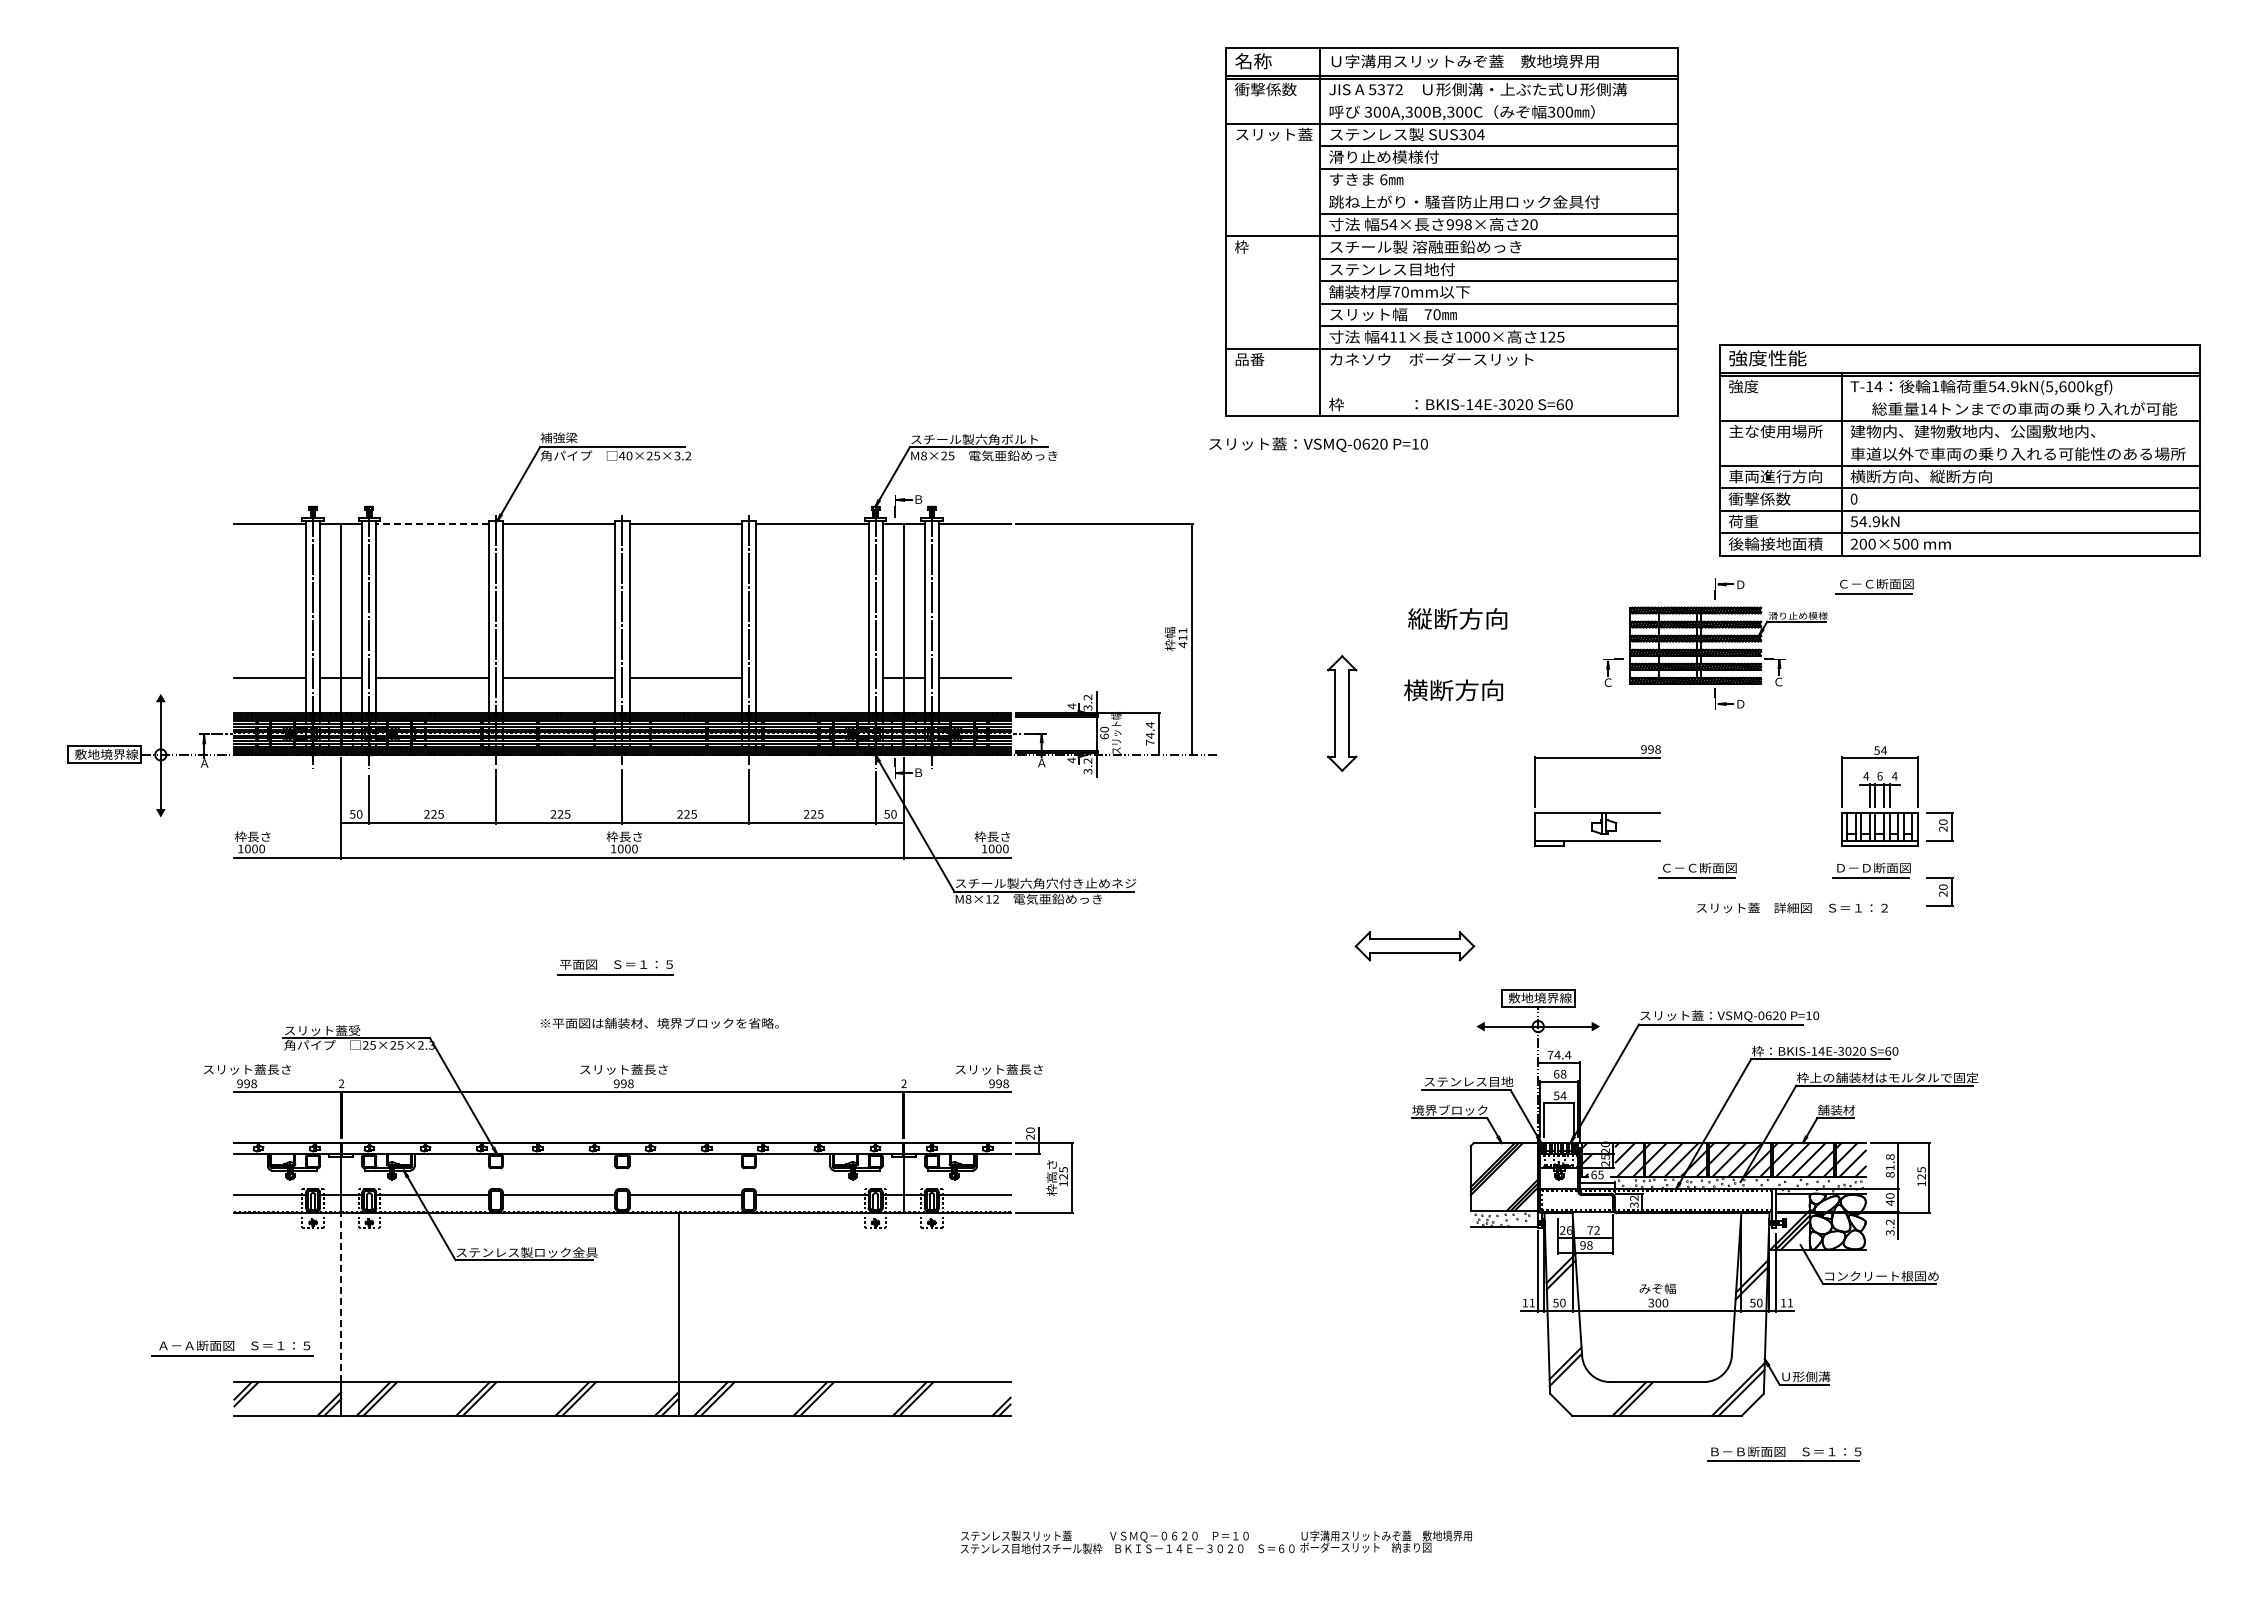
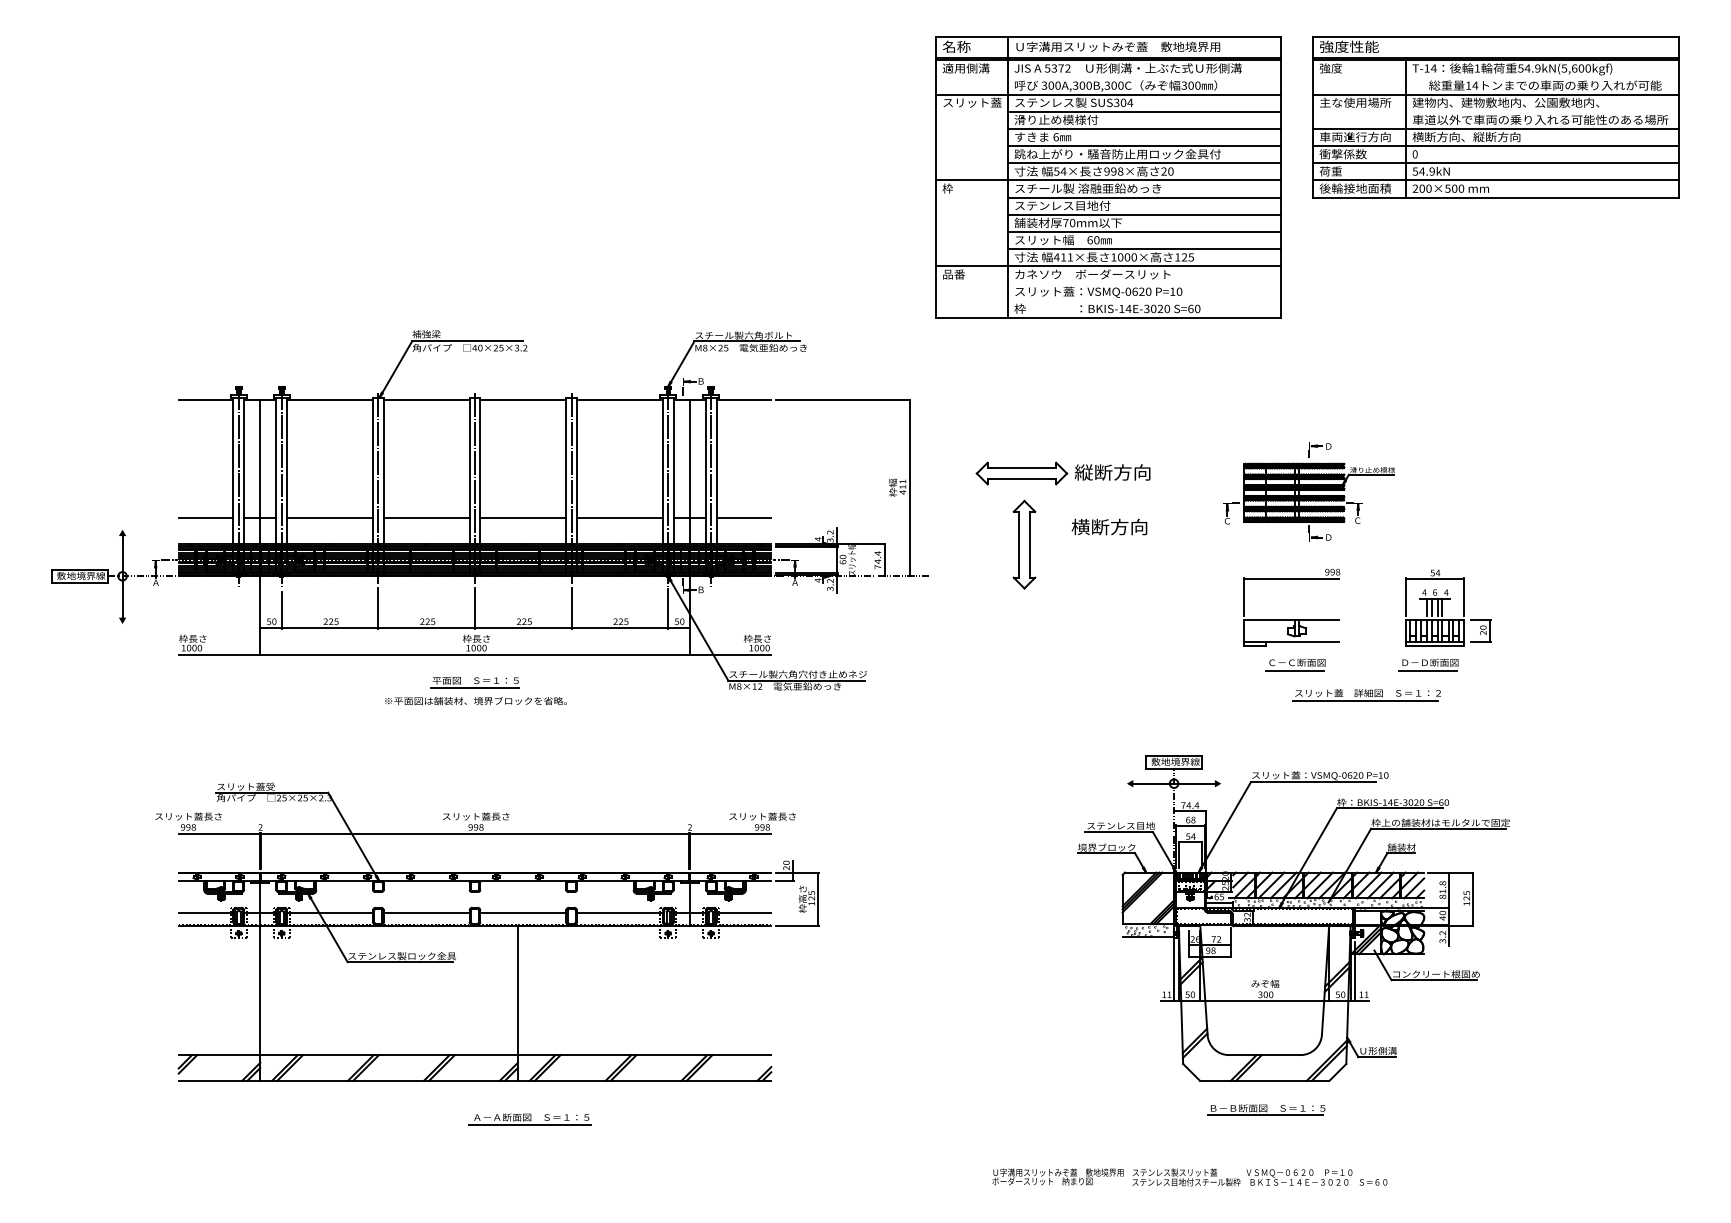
text: (1265, 89) -> (965, 68), 衝撃係数 -> 適用側溝
line: (1499, 191) -> (1144, 146), added
text: (1427, 314) -> (1089, 240), 70 -> 60
text: (1318, 444) -> (1098, 292), moved
part: (1959, 450) -> (1495, 117), moved
line: (432, 523) -> (329, 399), dashed -> solid
part: (1874, 586) -> (1430, 447), removed
line: (812, 678) -> (620, 517), added
part: (1597, 812) -> (1291, 620), moved
part: (1939, 891) -> (1480, 680), removed
line: (1788, 918) -> (1365, 701), added
part: (1414, 946) -> (1021, 473), moved
part: (615, 967) -> (475, 682), moved
text: (659, 1023) -> (475, 701), moved
line: (341, 1297) -> (260, 990), dashed -> solid
part: (232, 1348) -> (529, 1119), moved
part: (1784, 1453) -> (1266, 1109), moved
text: (1127, 1541) -> (1259, 1176), moved

